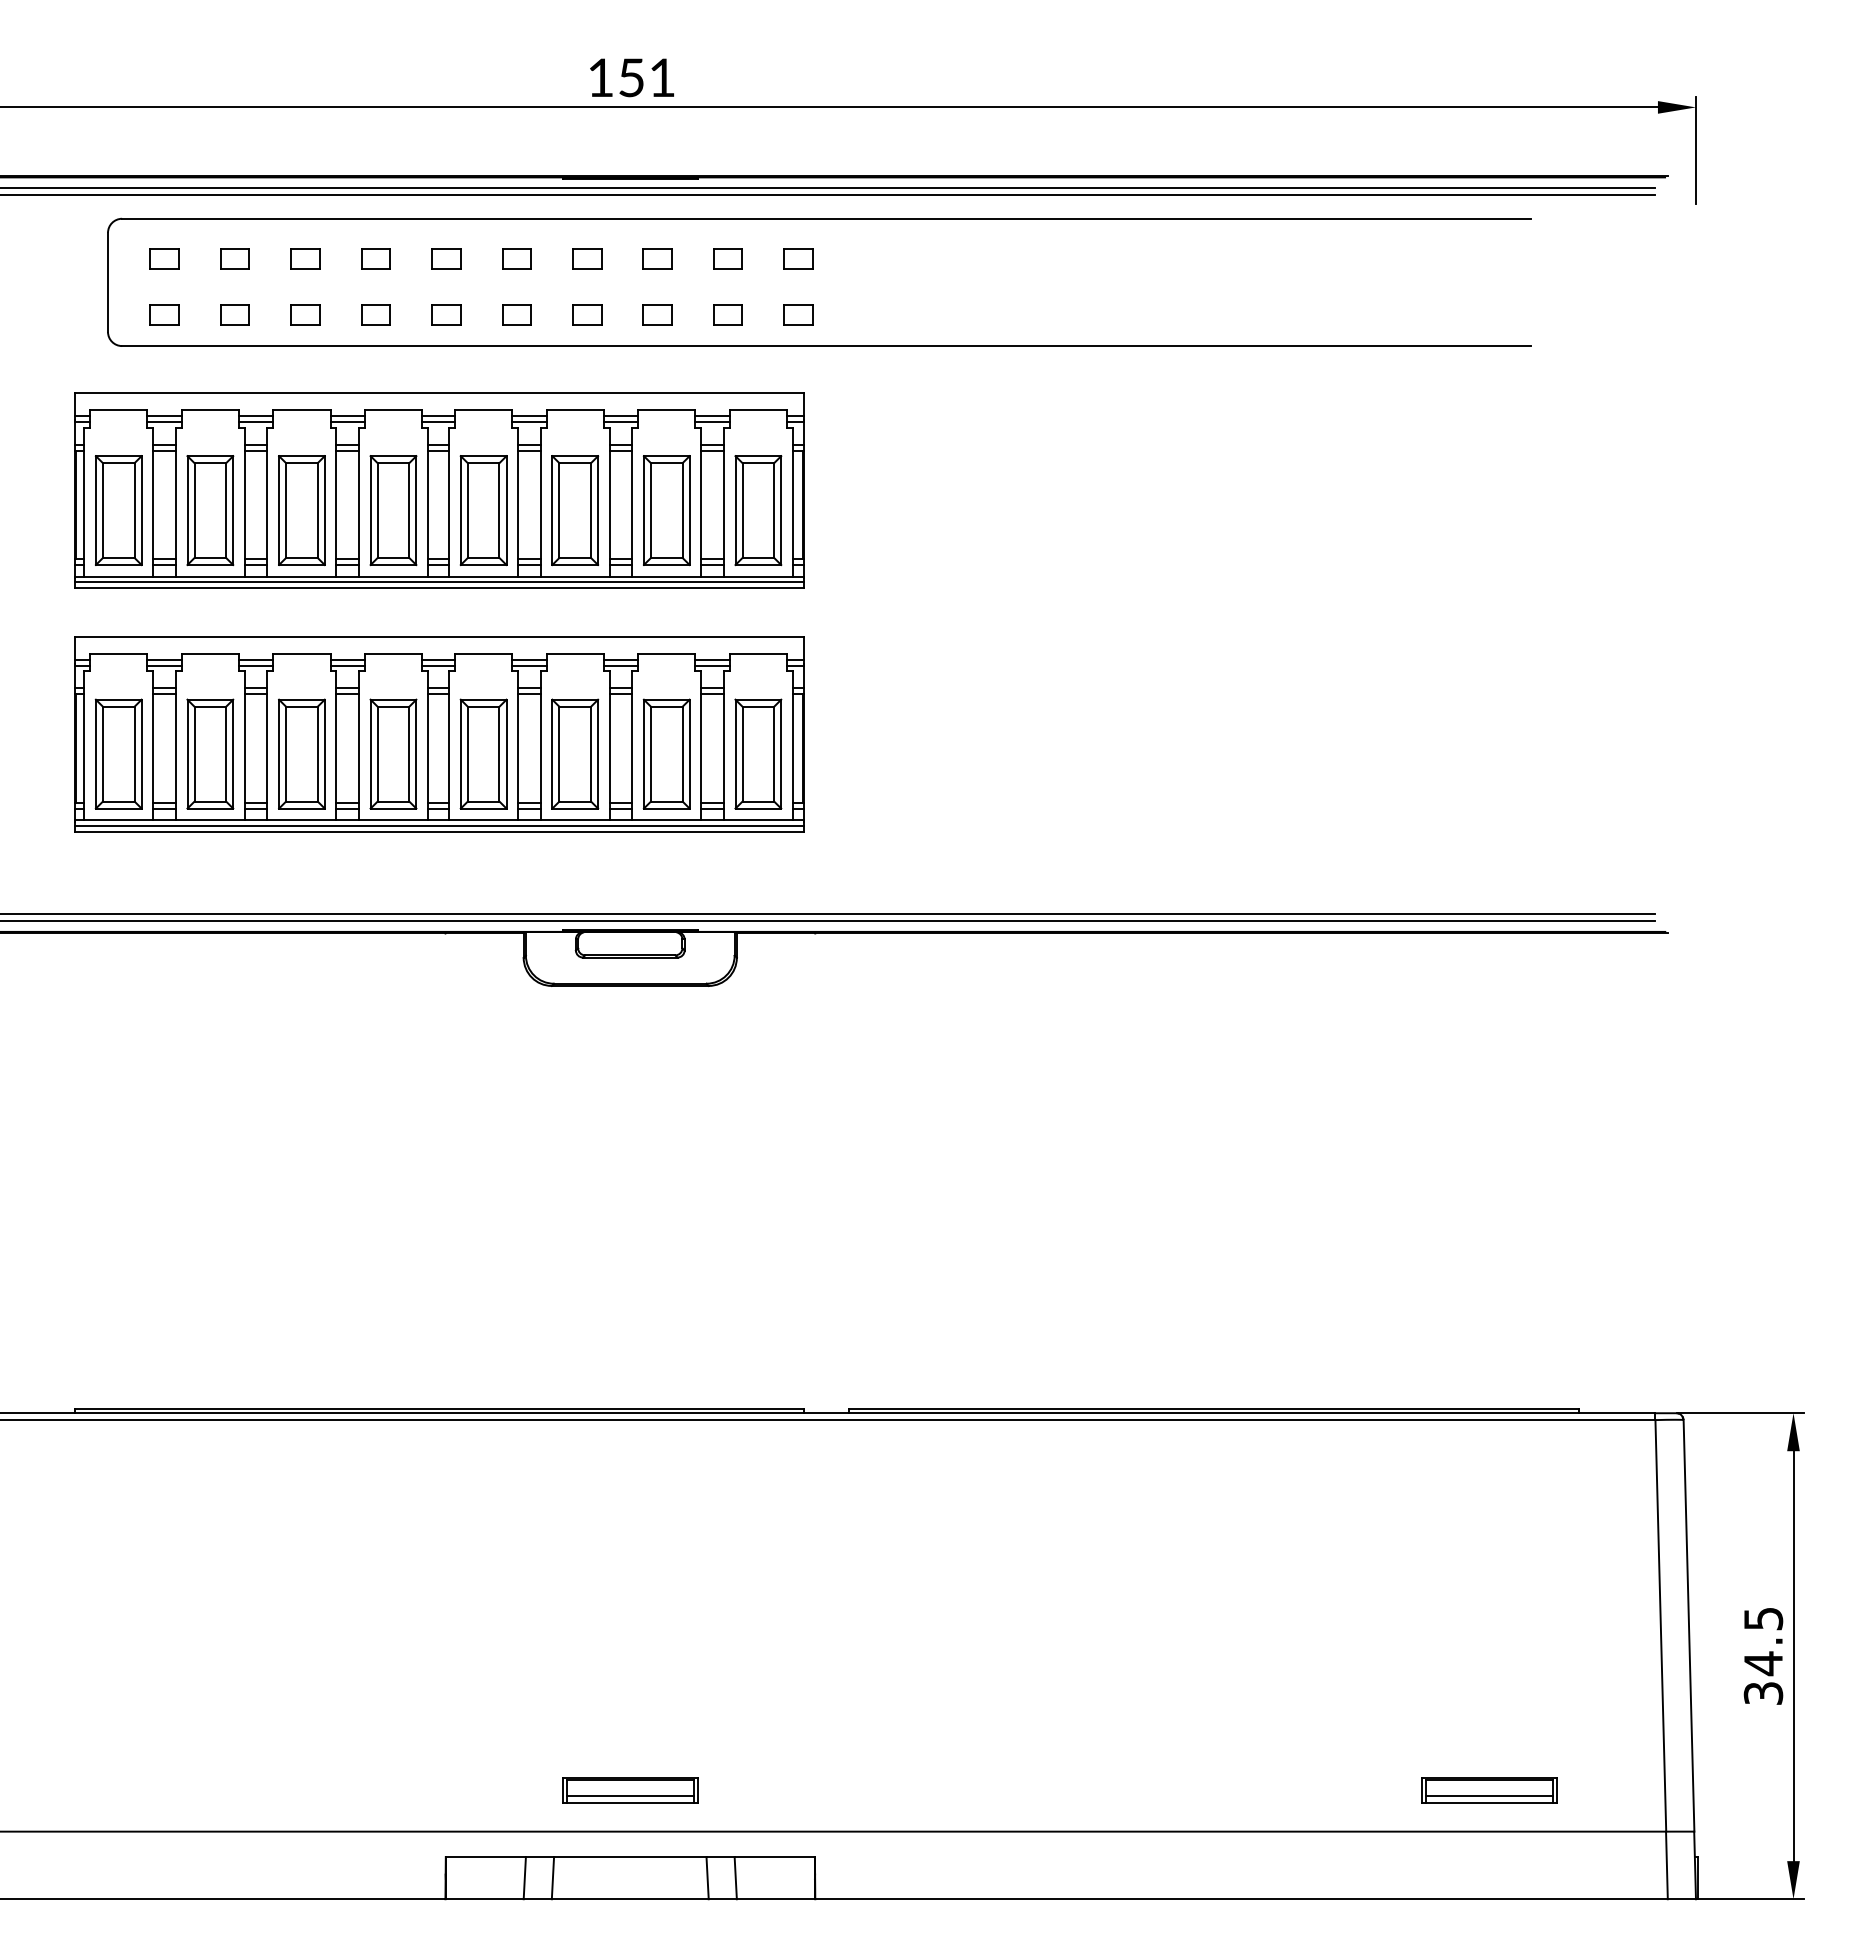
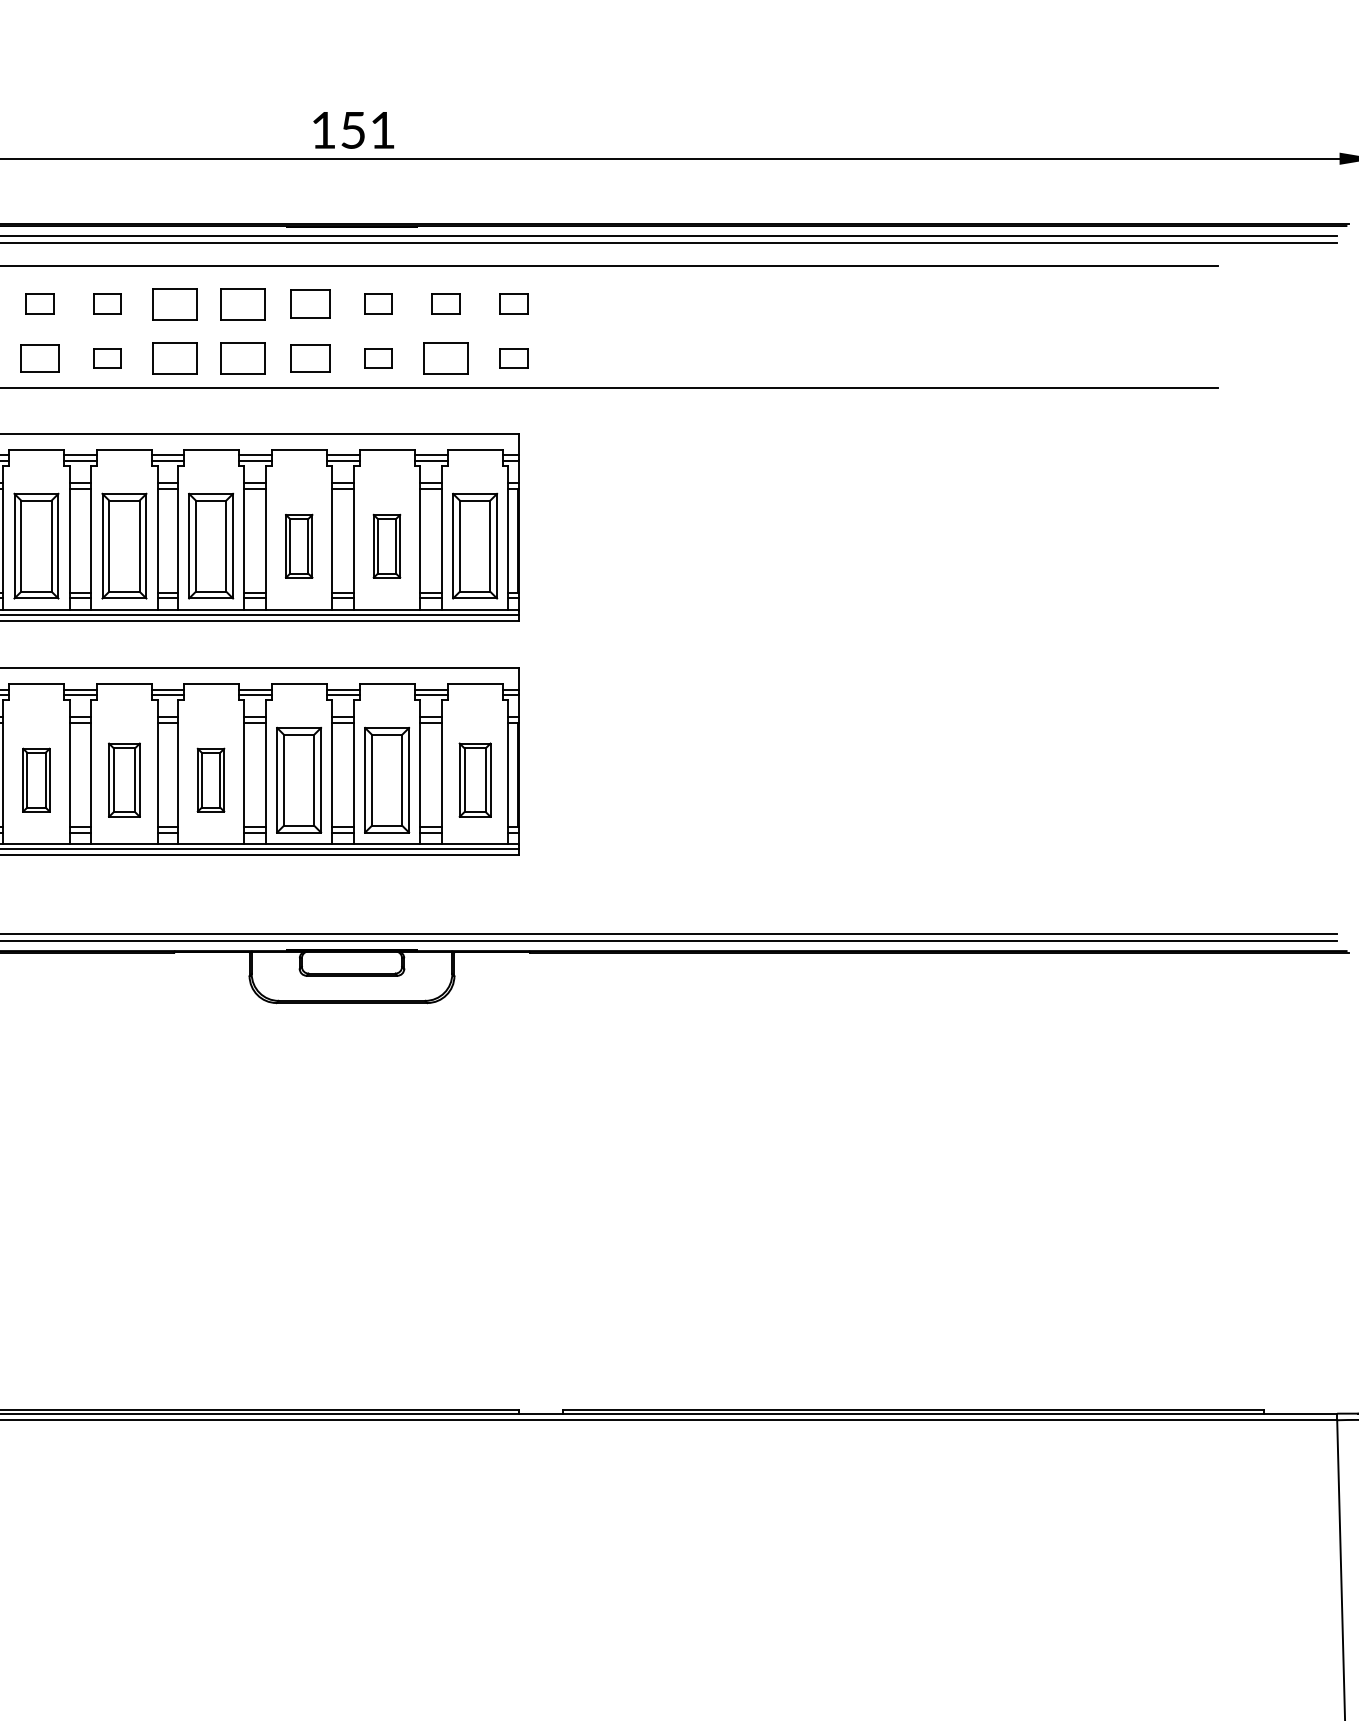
part: (446, 258) -> (175, 303), size x1.6
part: (516, 258) -> (242, 303), size x1.6
part: (587, 258) -> (310, 303), size x1.4
part: (305, 314) -> (39, 357), size x1.4
part: (446, 314) -> (175, 357), size x1.6
part: (516, 314) -> (242, 357), size x1.6
part: (587, 314) -> (310, 357), size x1.4
part: (727, 314) -> (445, 357), size x1.6
part: (575, 510) -> (299, 546), size x0.6
part: (666, 510) -> (386, 546), size x0.6
part: (301, 753) -> (36, 779), size x0.6
part: (393, 753) -> (124, 779), size x0.7
part: (483, 753) -> (210, 779), size x0.6
part: (758, 753) -> (475, 779), size x0.7

